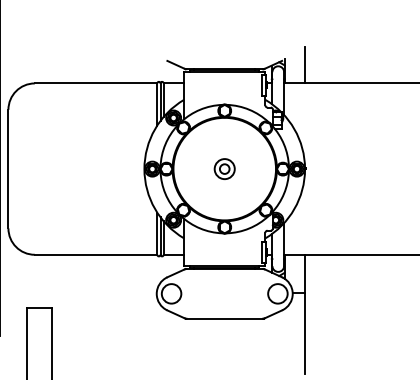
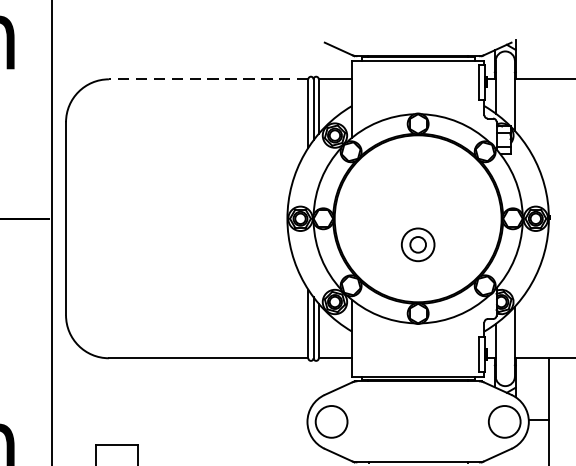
line: (305, 64) -> (549, 48), removed
line: (95, 83) -> (207, 79), solid -> dashed
part: (224, 168) -> (417, 243), moved

